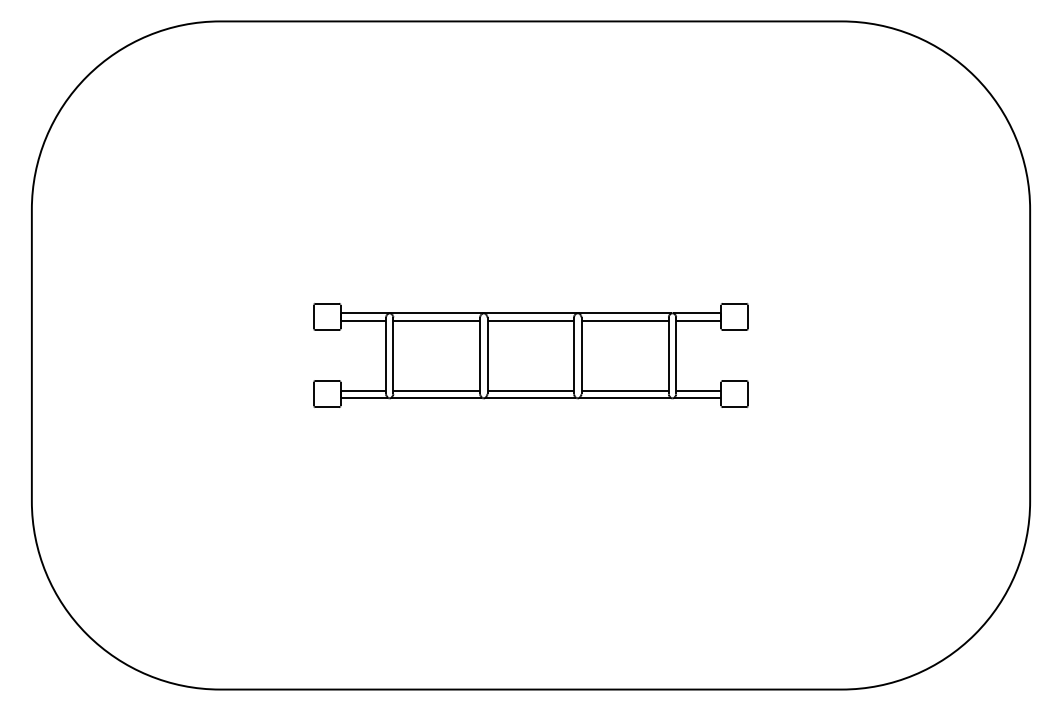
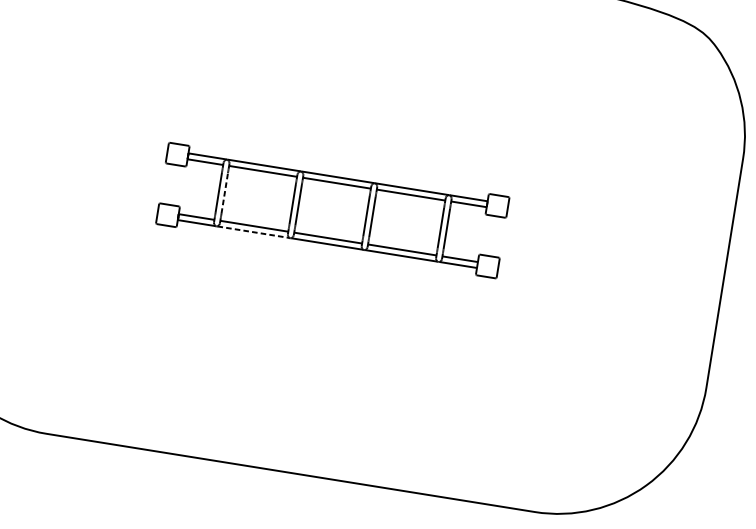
line: (393, 355) -> (224, 193), solid -> dashed
line: (436, 398) -> (253, 232), solid -> dashed

